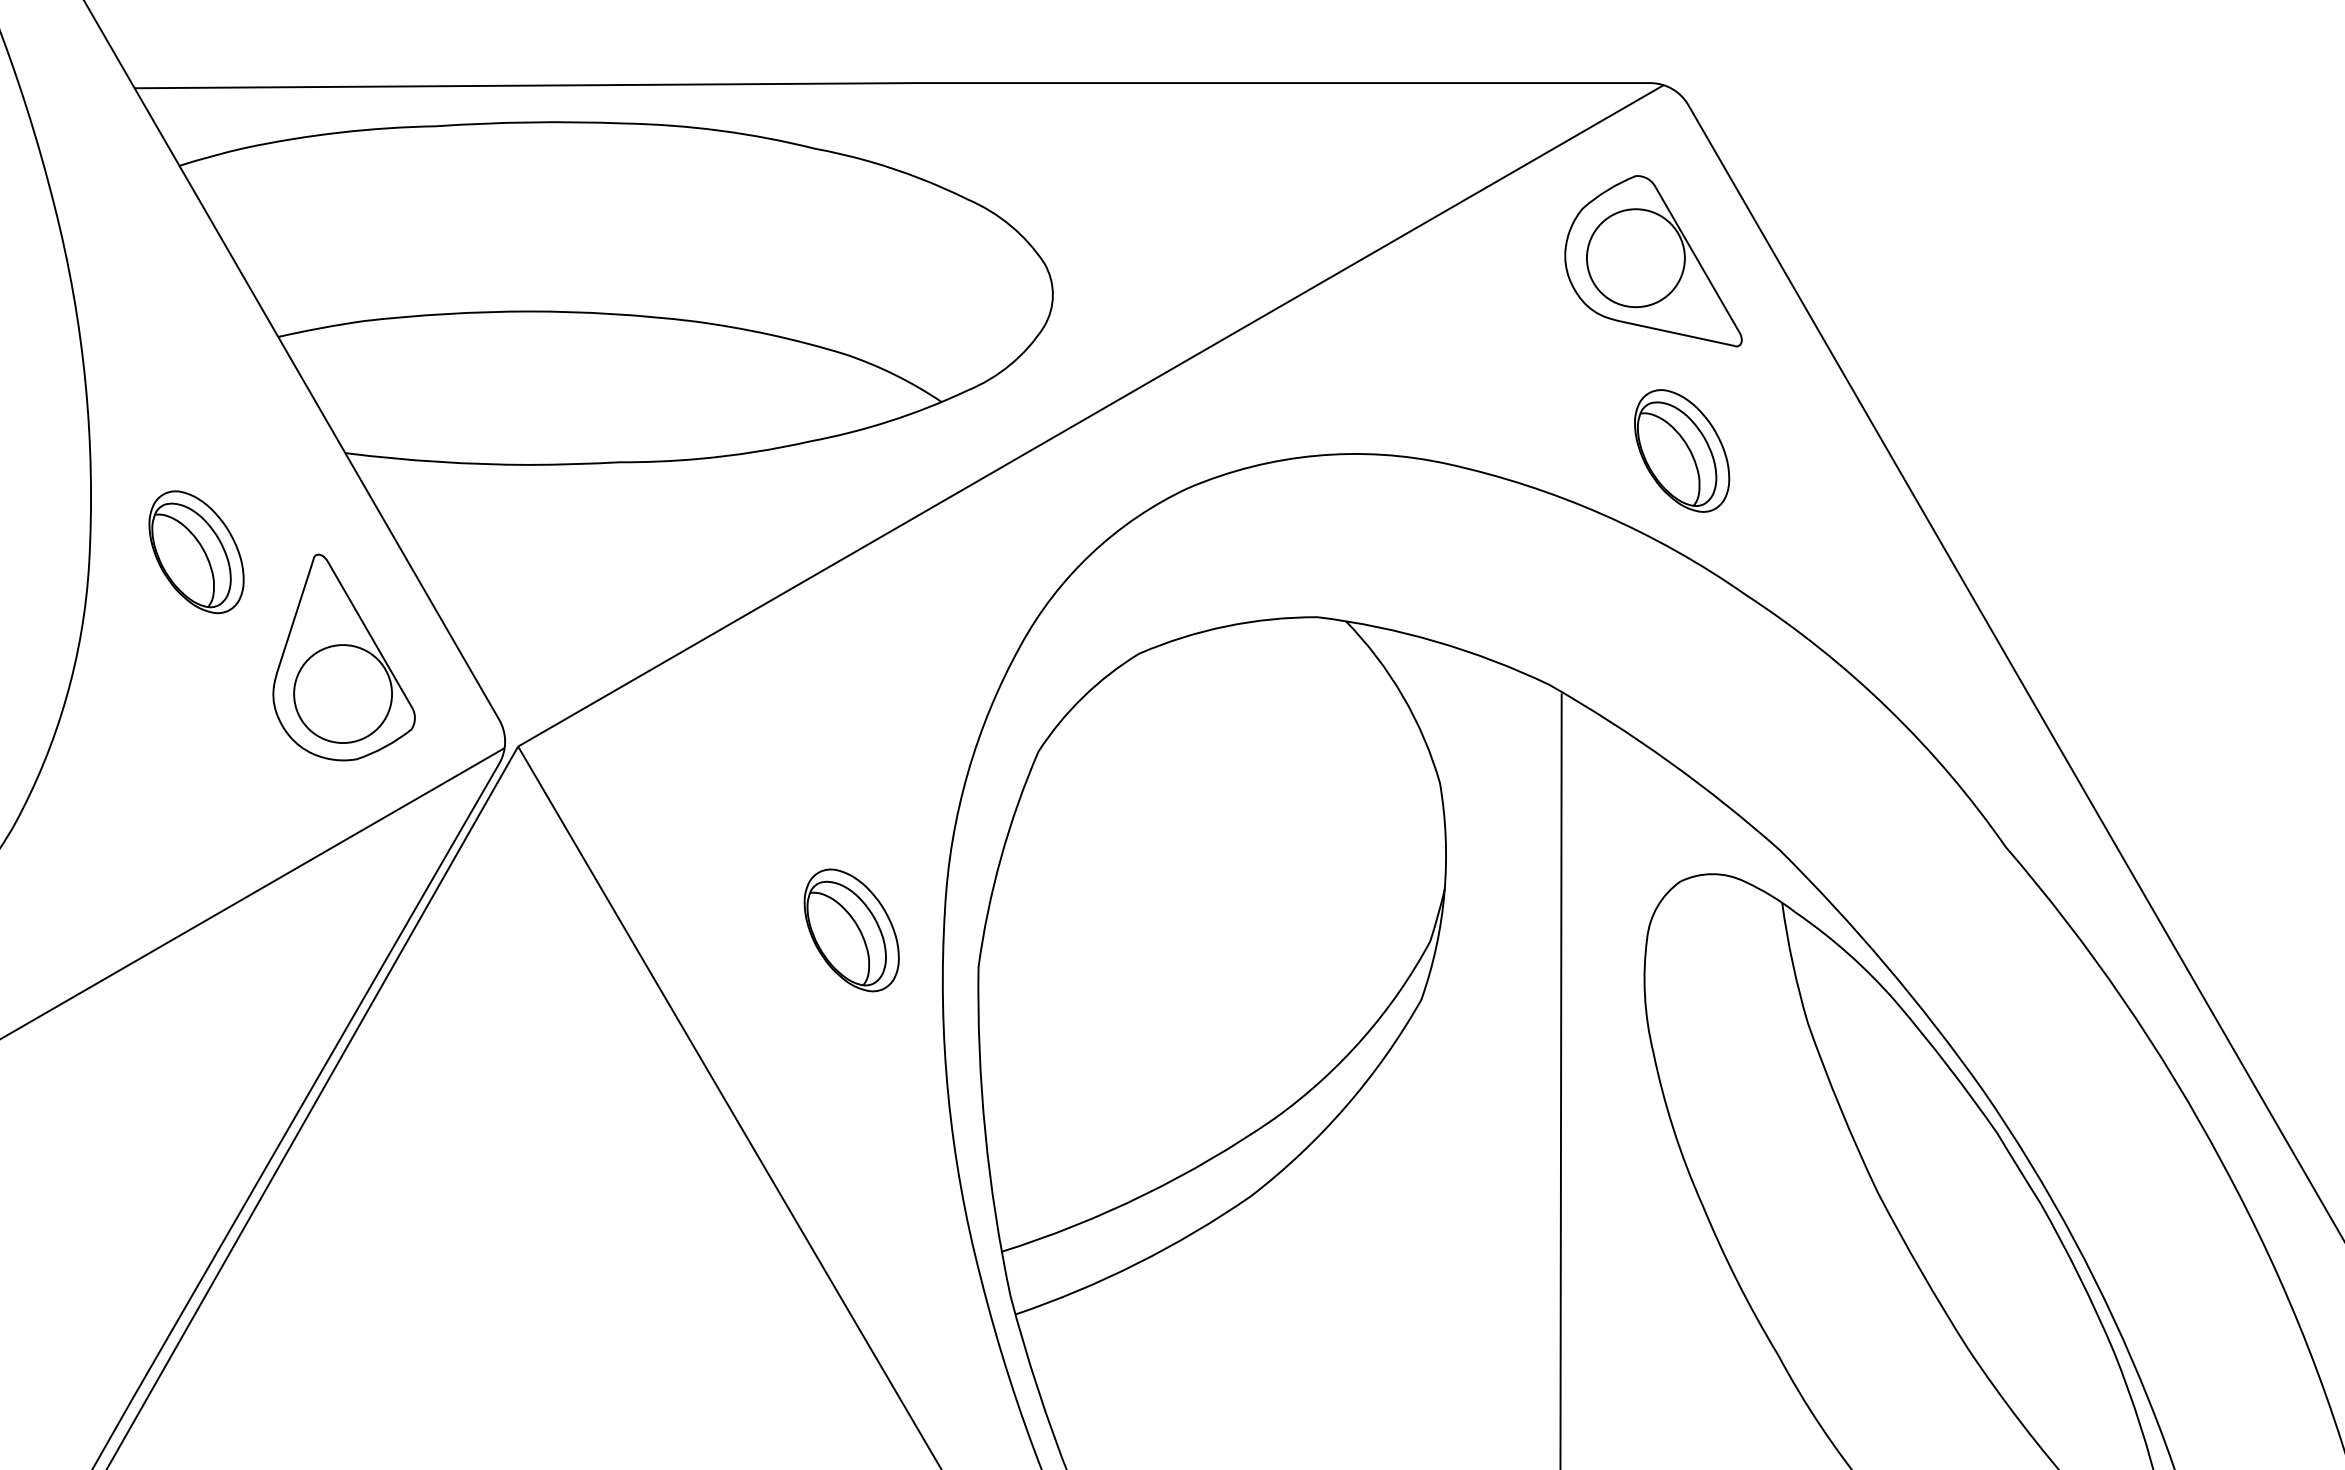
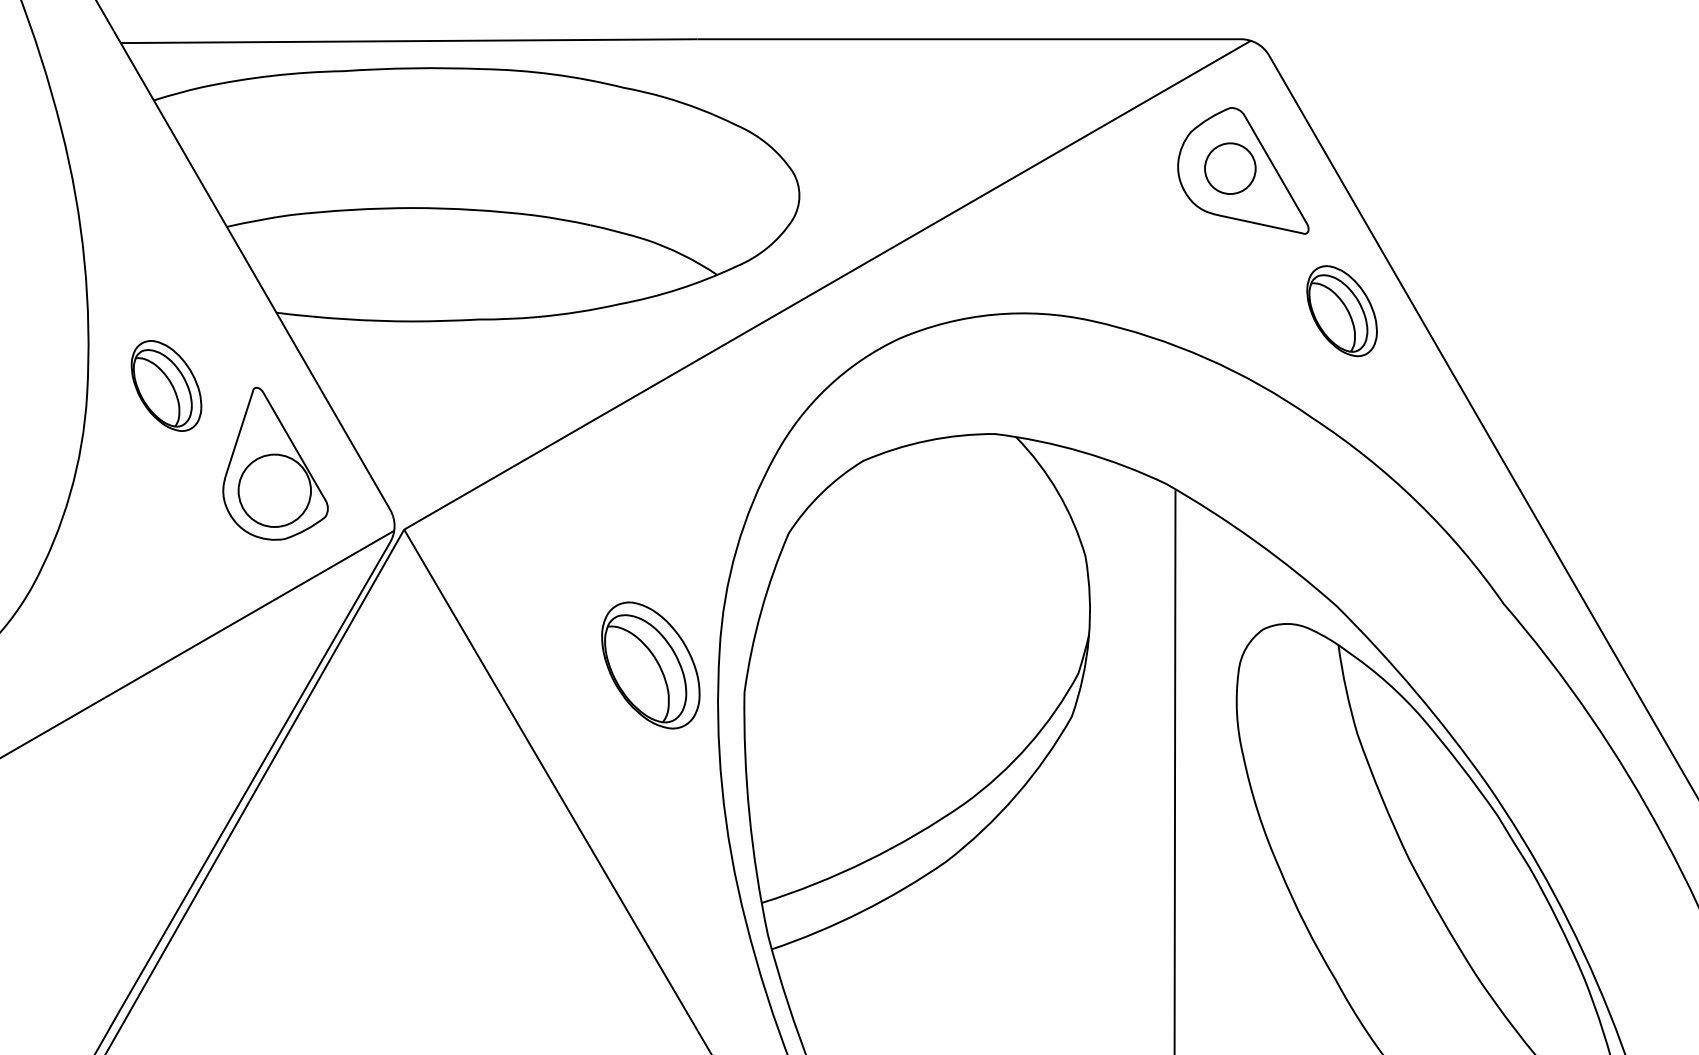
circle: (1635, 258) -> (1230, 168), size x0.7
part: (1682, 450) -> (1342, 310), moved
part: (851, 930) -> (650, 665), size x1.4

